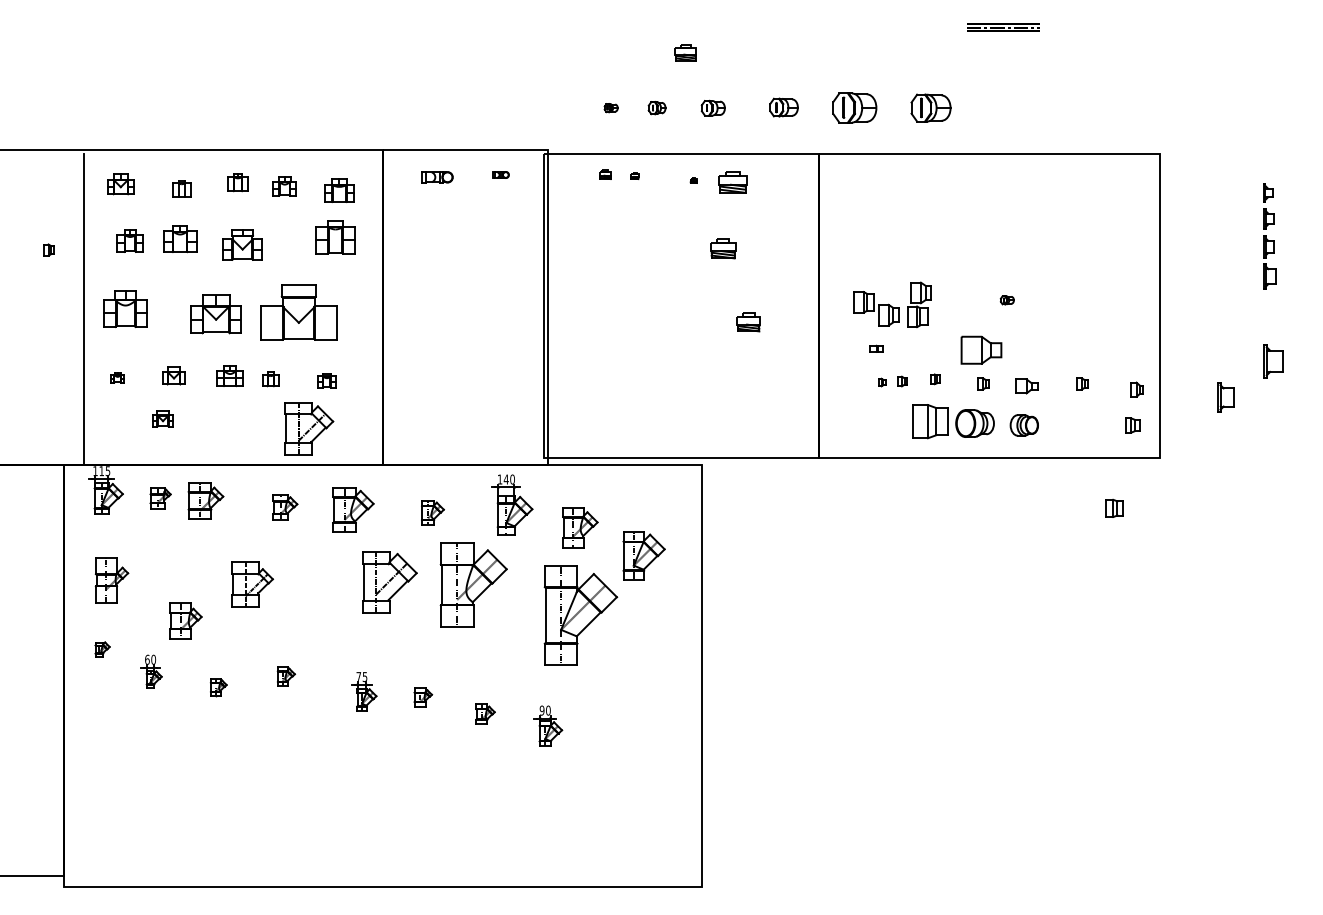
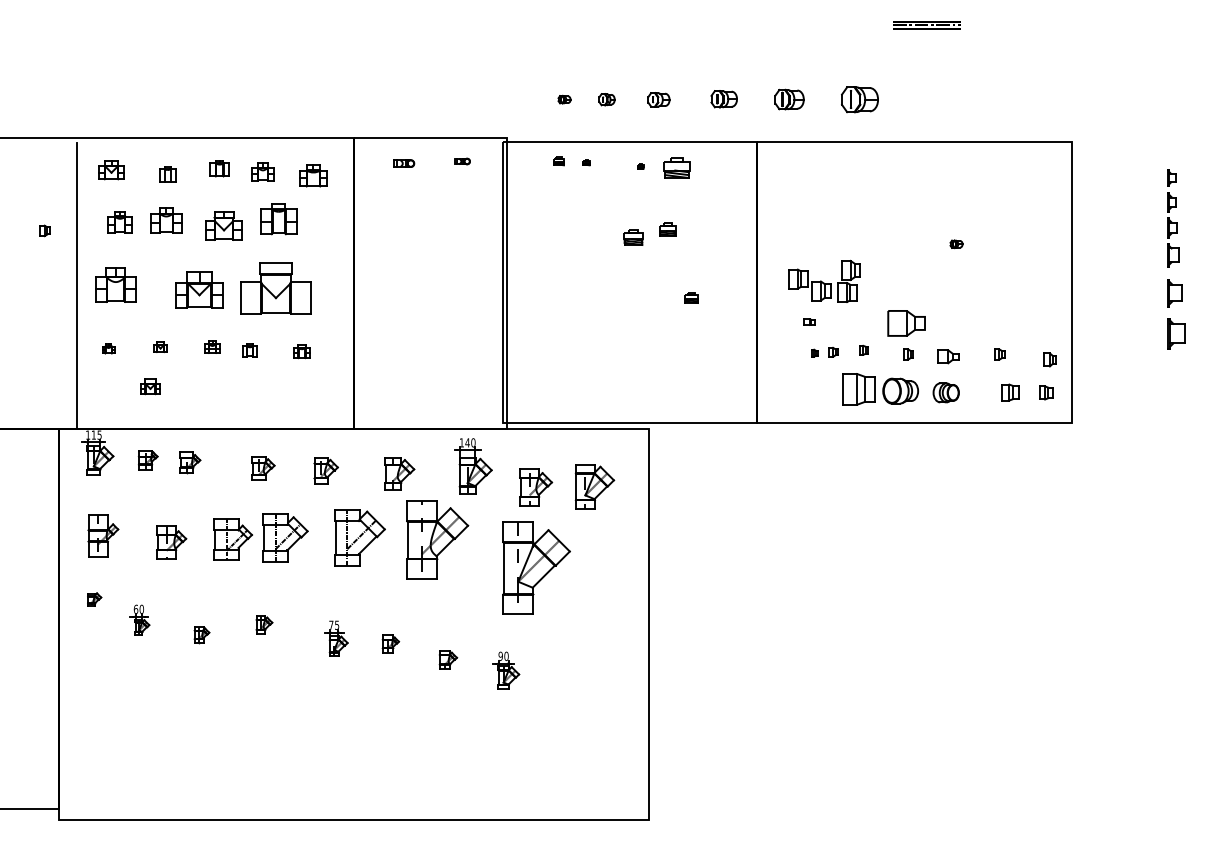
part: (685, 52) -> (633, 237), moved
part: (854, 107) -> (789, 99), size x0.71
part: (437, 177) -> (404, 163), size x0.71
part: (335, 237) -> (278, 219), moved
part: (722, 248) -> (667, 229), size x0.71
part: (1007, 300) -> (956, 244), moved
part: (748, 322) -> (691, 297), size x0.62
part: (173, 375) -> (160, 346), size x0.62
part: (230, 375) -> (212, 346), size x0.62
part: (1225, 397) -> (1174, 293), moved
part: (309, 428) -> (285, 537), moved
part: (206, 500) -> (190, 462), size x0.62
part: (1114, 508) -> (1010, 392), moved
part: (352, 509) -> (325, 470), size x0.62
part: (432, 512) -> (399, 473), size x1.43
part: (643, 555) -> (594, 486), moved
part: (185, 620) -> (171, 542), moved

